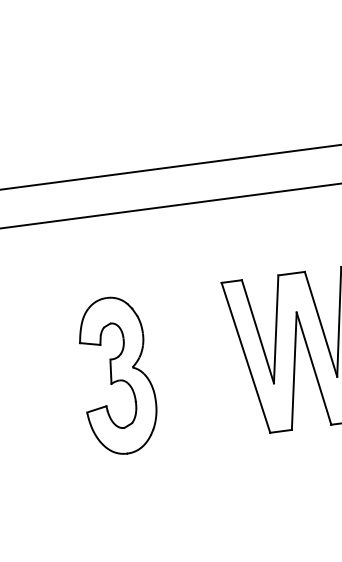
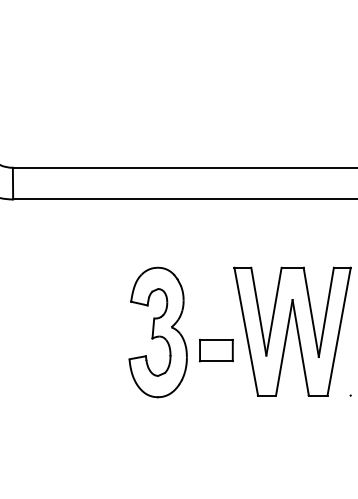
part: (116, 375) -> (157, 332), moved
part: (211, 385) -> (215, 350), added

